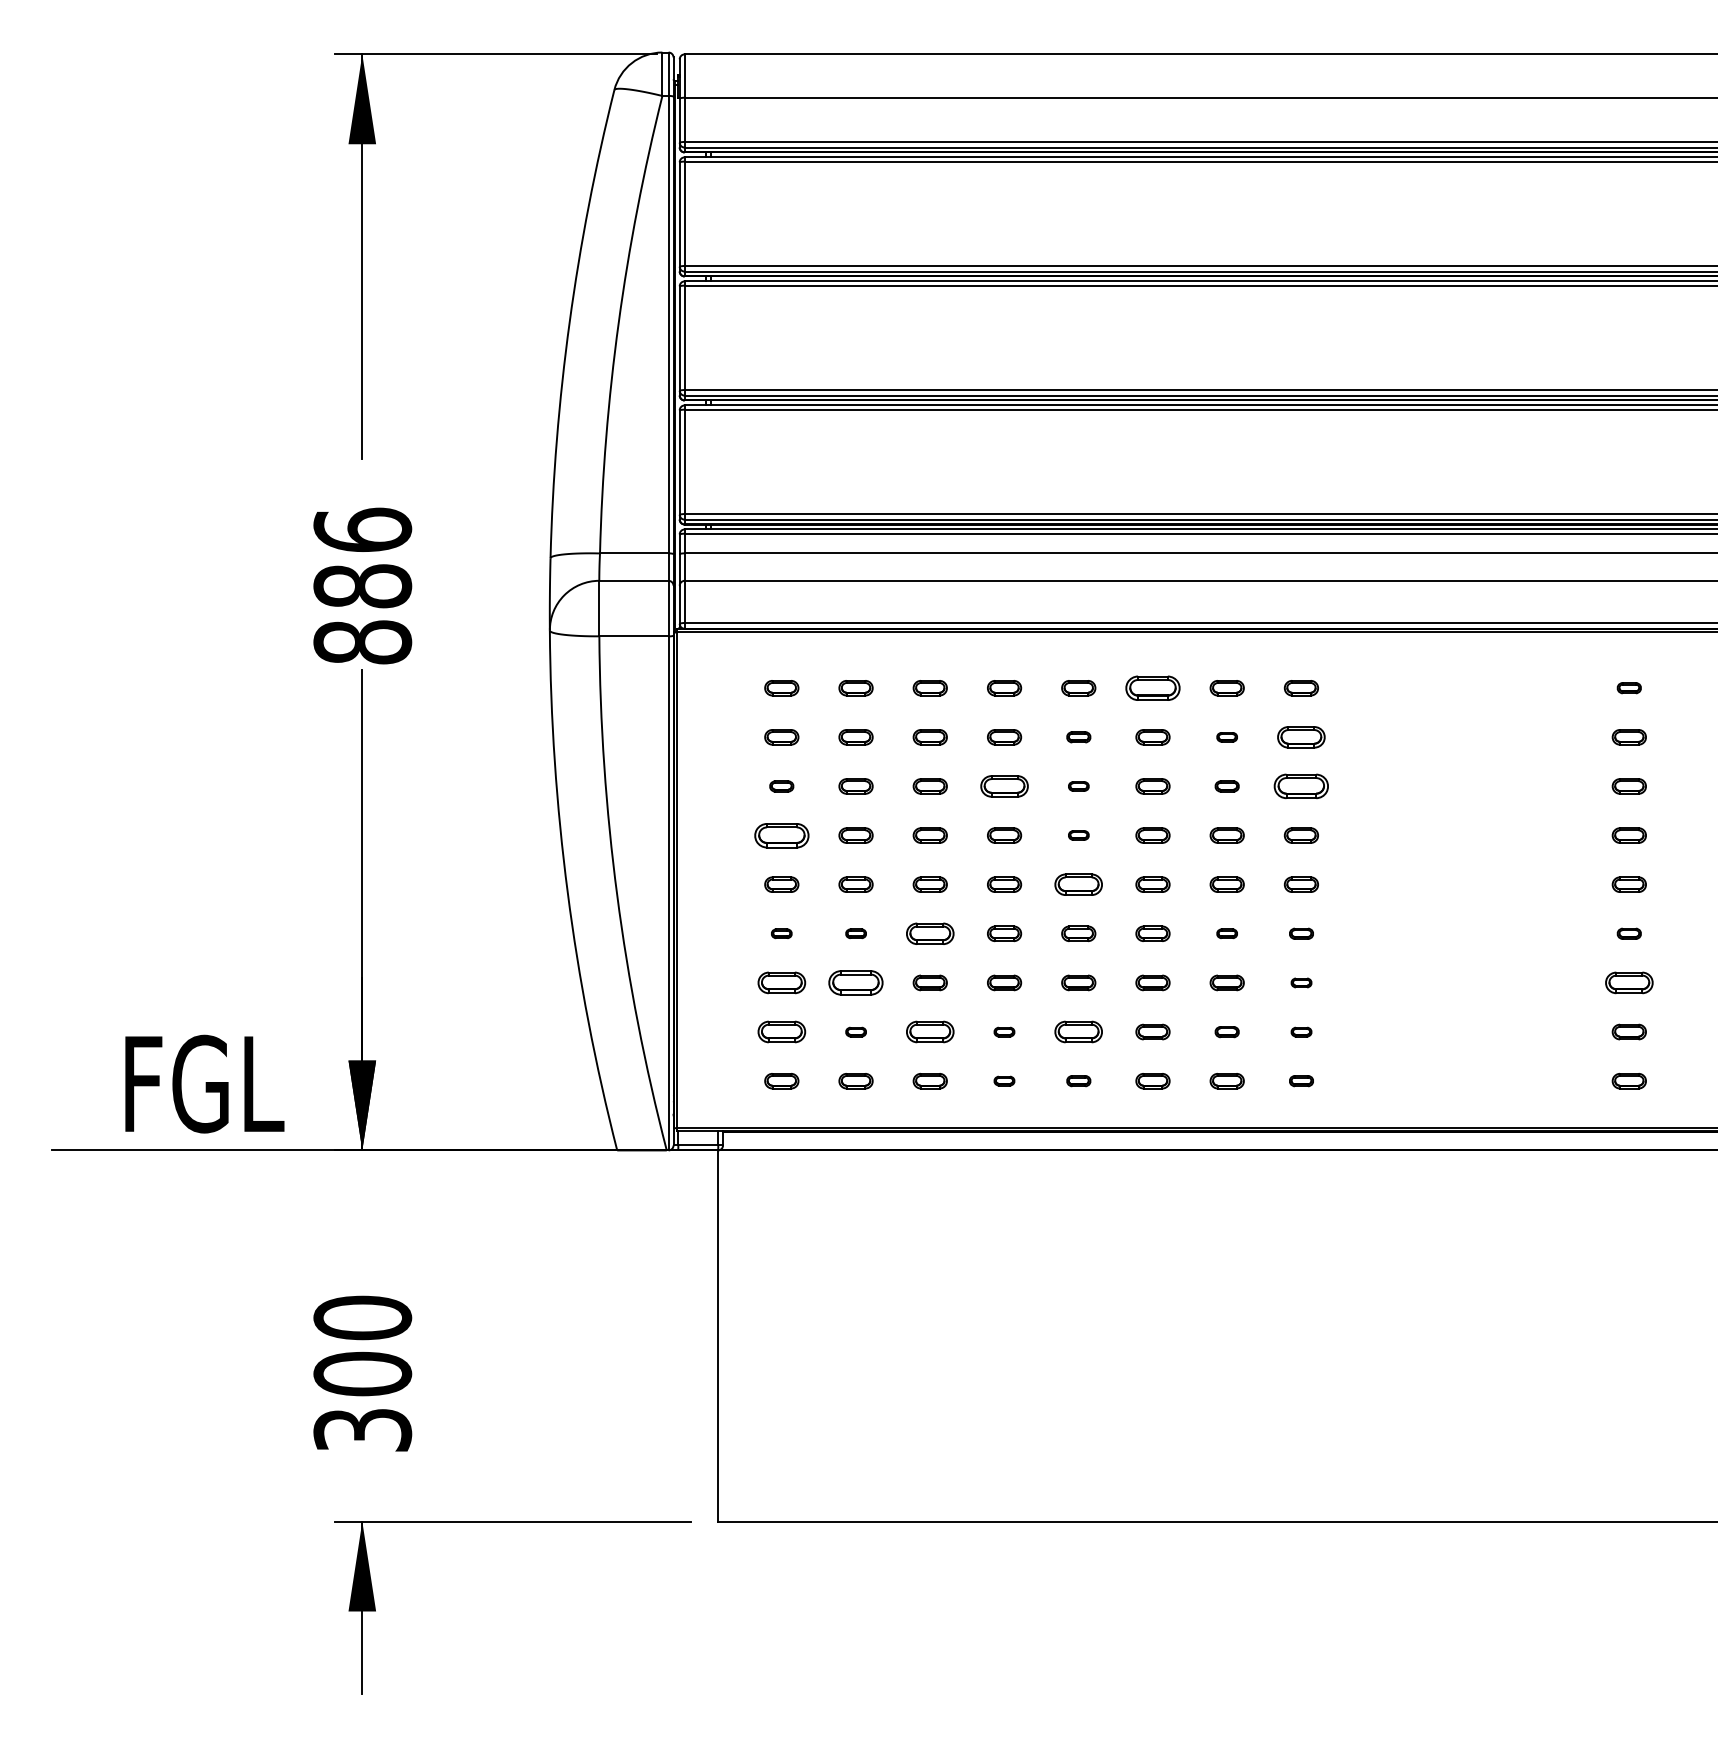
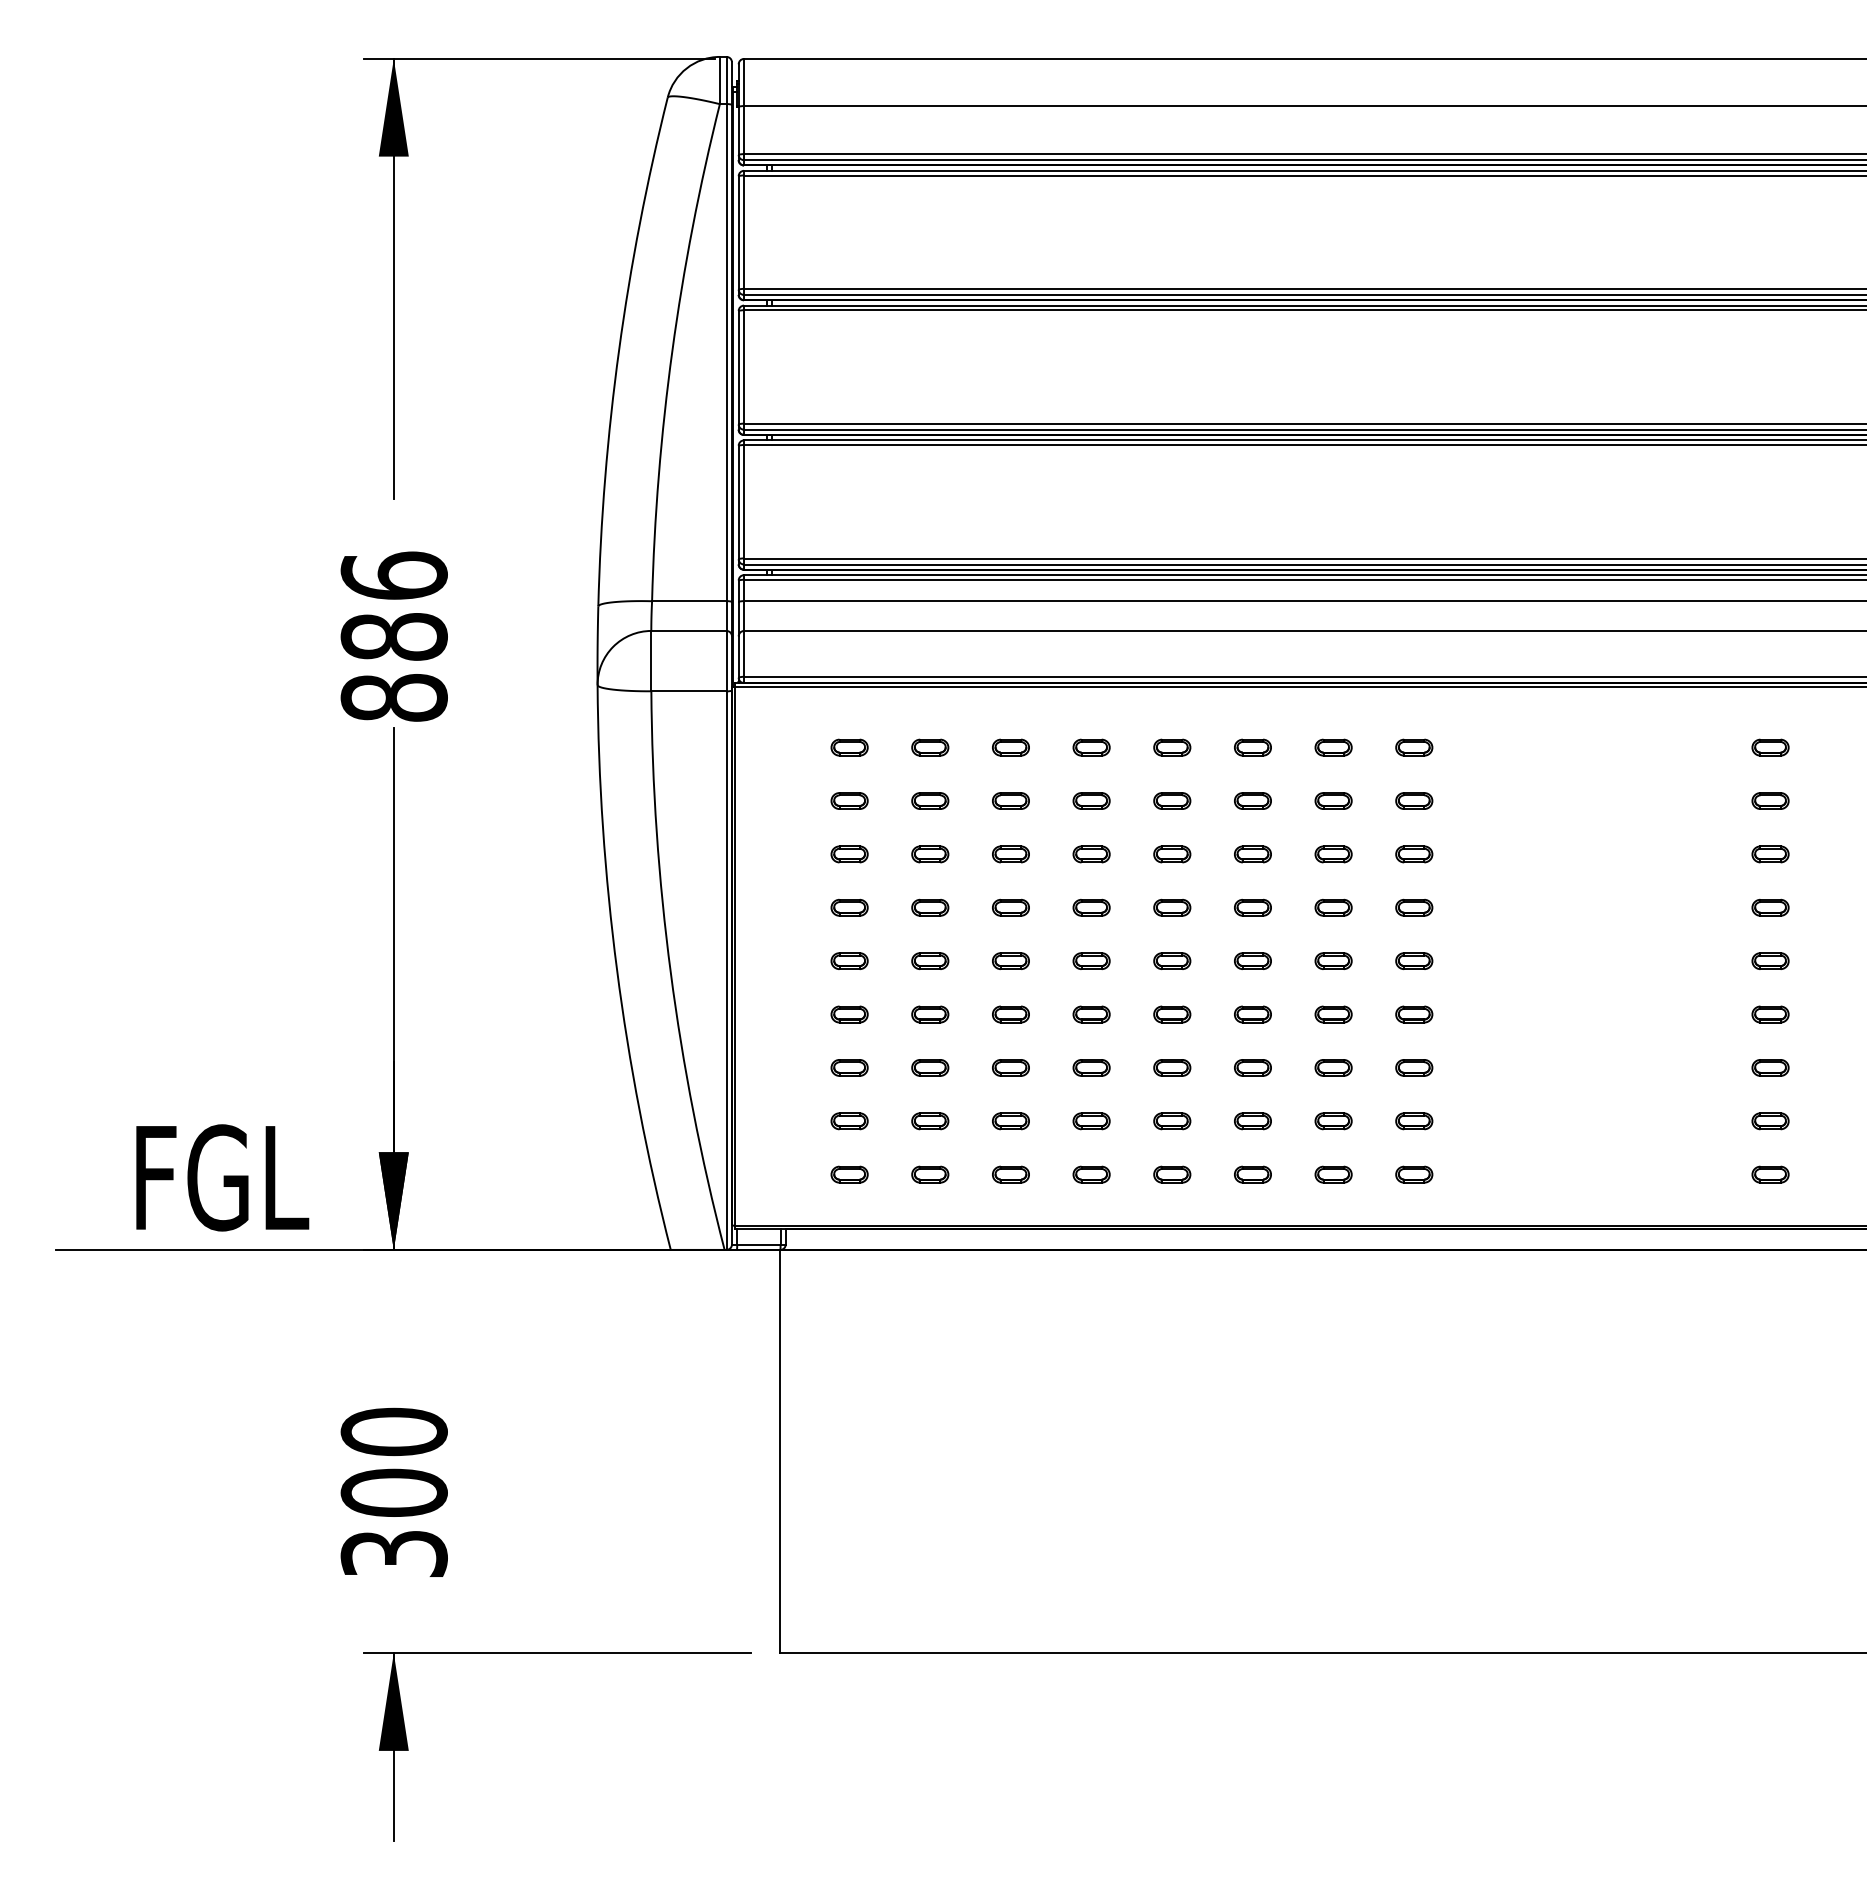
part: (1152, 688) -> (1252, 747), size x0.62
part: (1629, 688) -> (1770, 747), size x1.43
part: (1078, 736) -> (1172, 800), size x1.43
part: (1227, 736) -> (1333, 800), size x1.67
part: (1301, 736) -> (1414, 800), size x0.71
part: (781, 786) -> (849, 854), size x1.43
part: (1004, 786) -> (1091, 854), size x0.71
part: (1078, 786) -> (1172, 854), size x1.67
part: (1227, 786) -> (1333, 854), size x1.43
part: (1301, 786) -> (1414, 854), size x0.62
part: (781, 835) -> (849, 907), size x0.62
part: (1078, 835) -> (1172, 907), size x1.67
part: (1078, 884) -> (1172, 960), size x0.71
part: (781, 933) -> (849, 1014), size x1.67
part: (856, 933) -> (930, 1014), size x1.67
part: (929, 933) -> (1010, 1014), size x0.71
part: (1227, 933) -> (1333, 1014), size x1.67
part: (1301, 933) -> (1414, 1014), size x1.43
part: (1629, 933) -> (1770, 1014), size x1.43
part: (781, 982) -> (849, 1067), size x0.71
part: (856, 982) -> (930, 1067), size x0.62
part: (1301, 982) -> (1414, 1067), size x1.67
part: (1629, 982) -> (1770, 1067), size x0.71
part: (781, 1032) -> (849, 1121), size x0.71
part: (856, 1032) -> (930, 1121), size x1.67
part: (929, 1032) -> (1010, 1121), size x0.71
part: (1004, 1032) -> (1091, 1121), size x1.67
part: (1078, 1032) -> (1172, 1121), size x0.71
part: (1227, 1032) -> (1333, 1121), size x1.43
part: (1301, 1032) -> (1414, 1121), size x1.67
part: (1004, 1081) -> (1091, 1174), size x1.67
part: (1078, 1081) -> (1172, 1174), size x1.43
part: (1301, 1081) -> (1414, 1174), size x1.43

